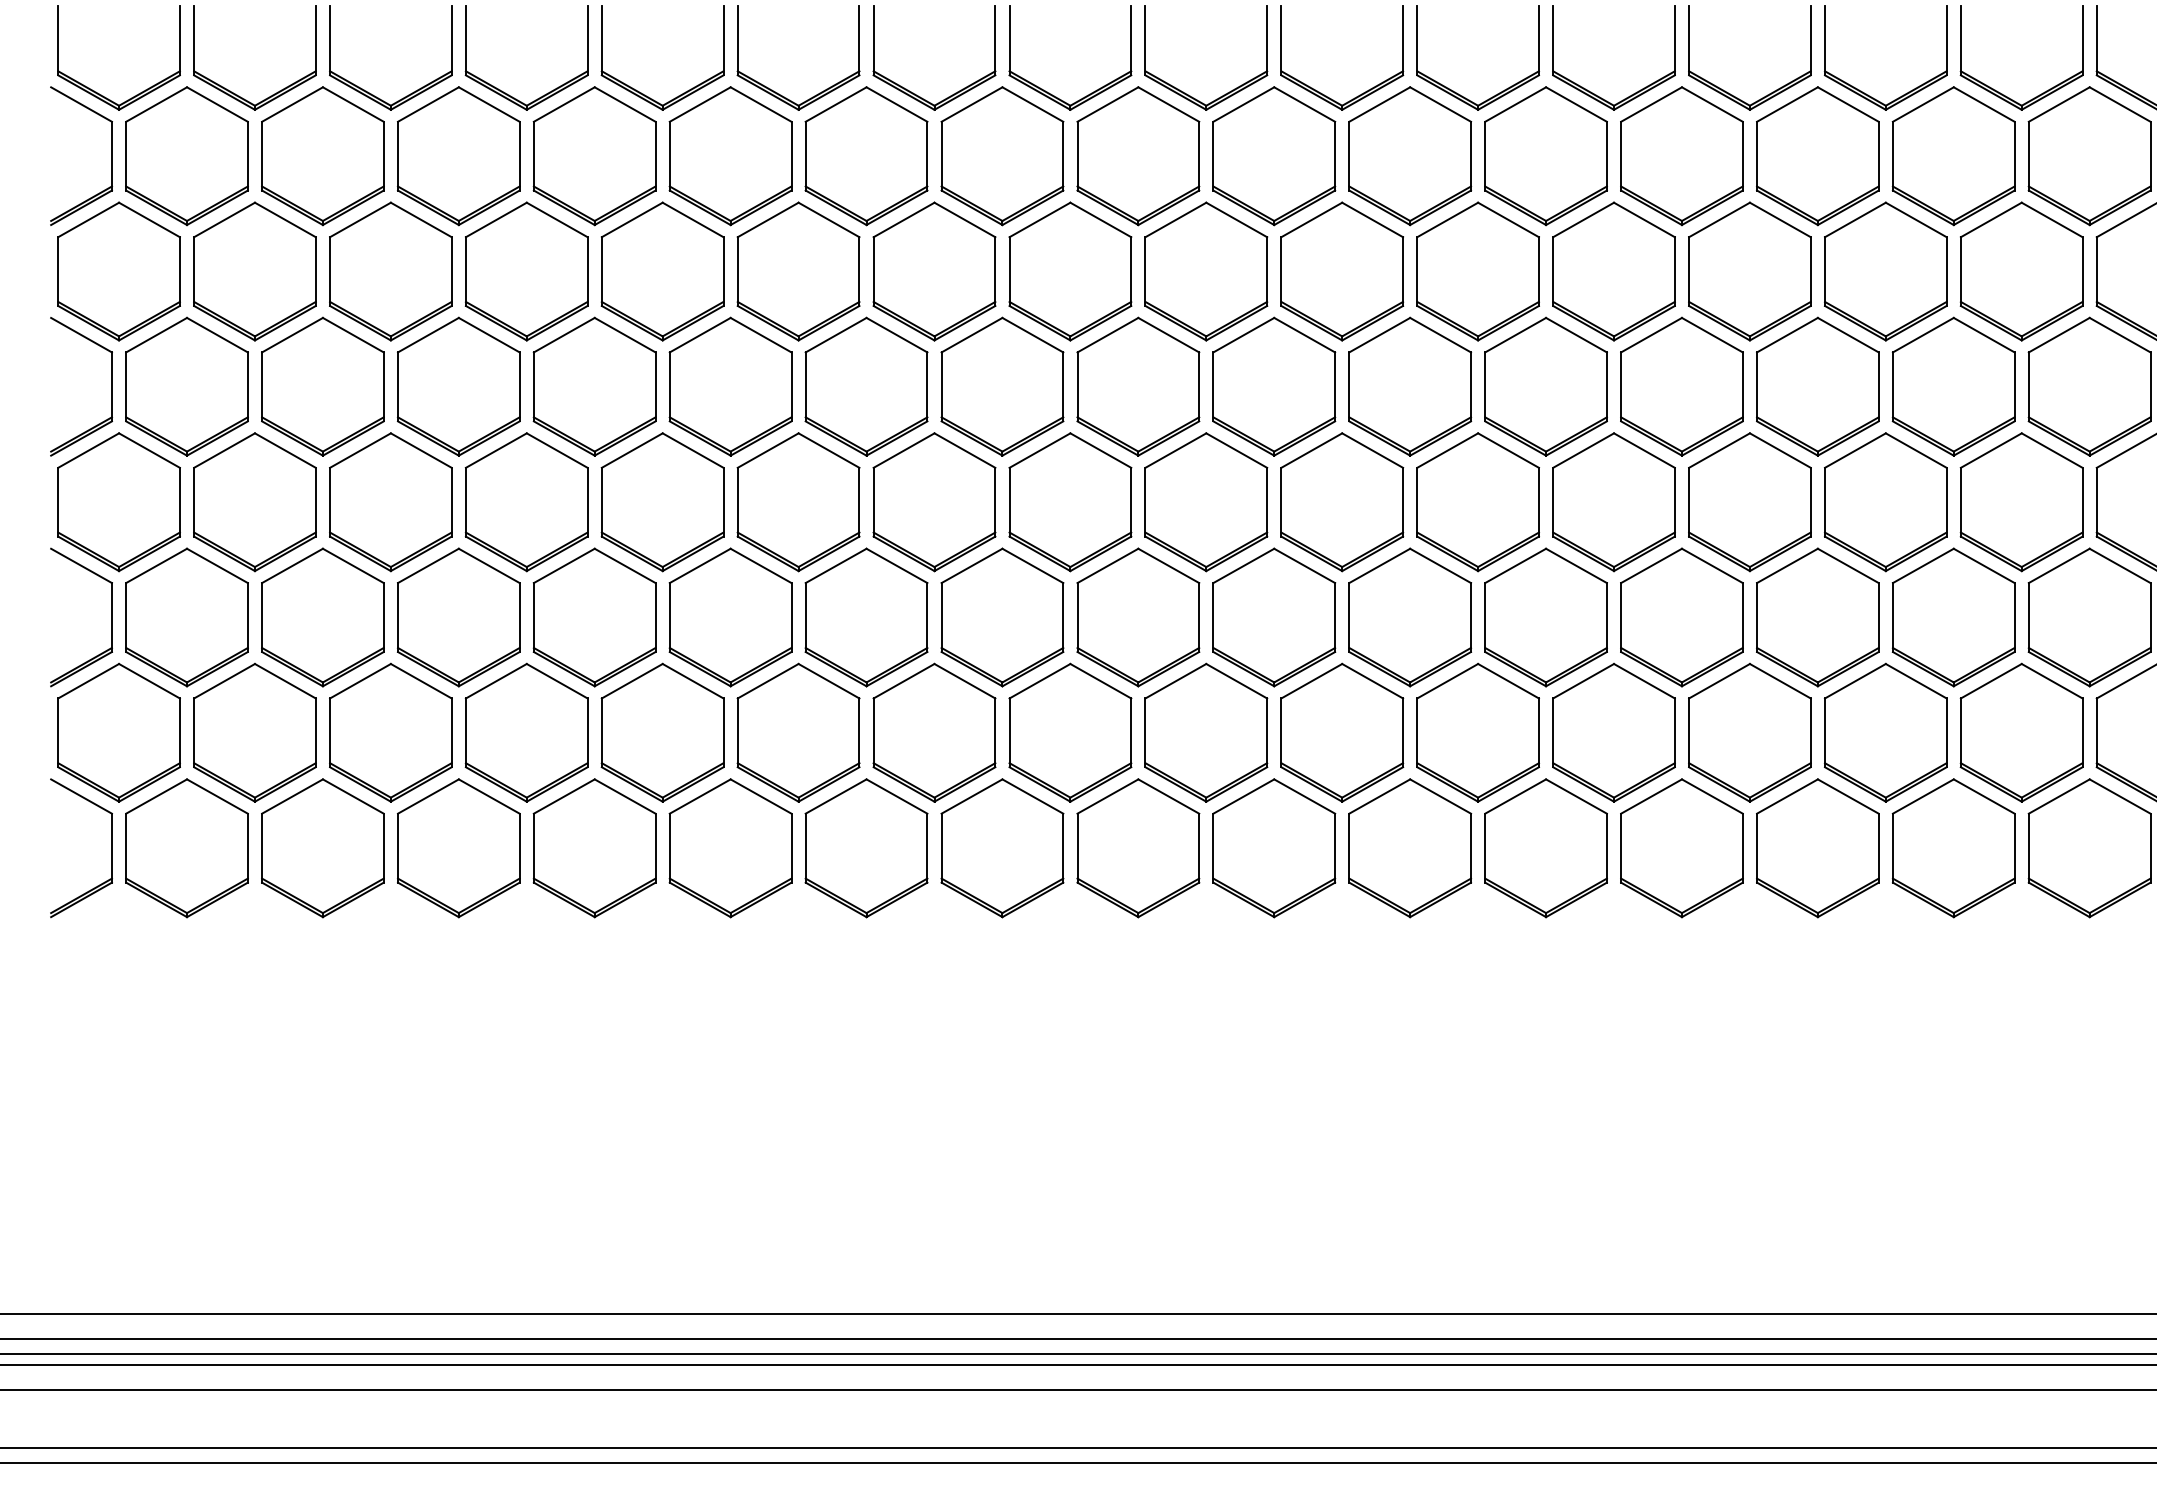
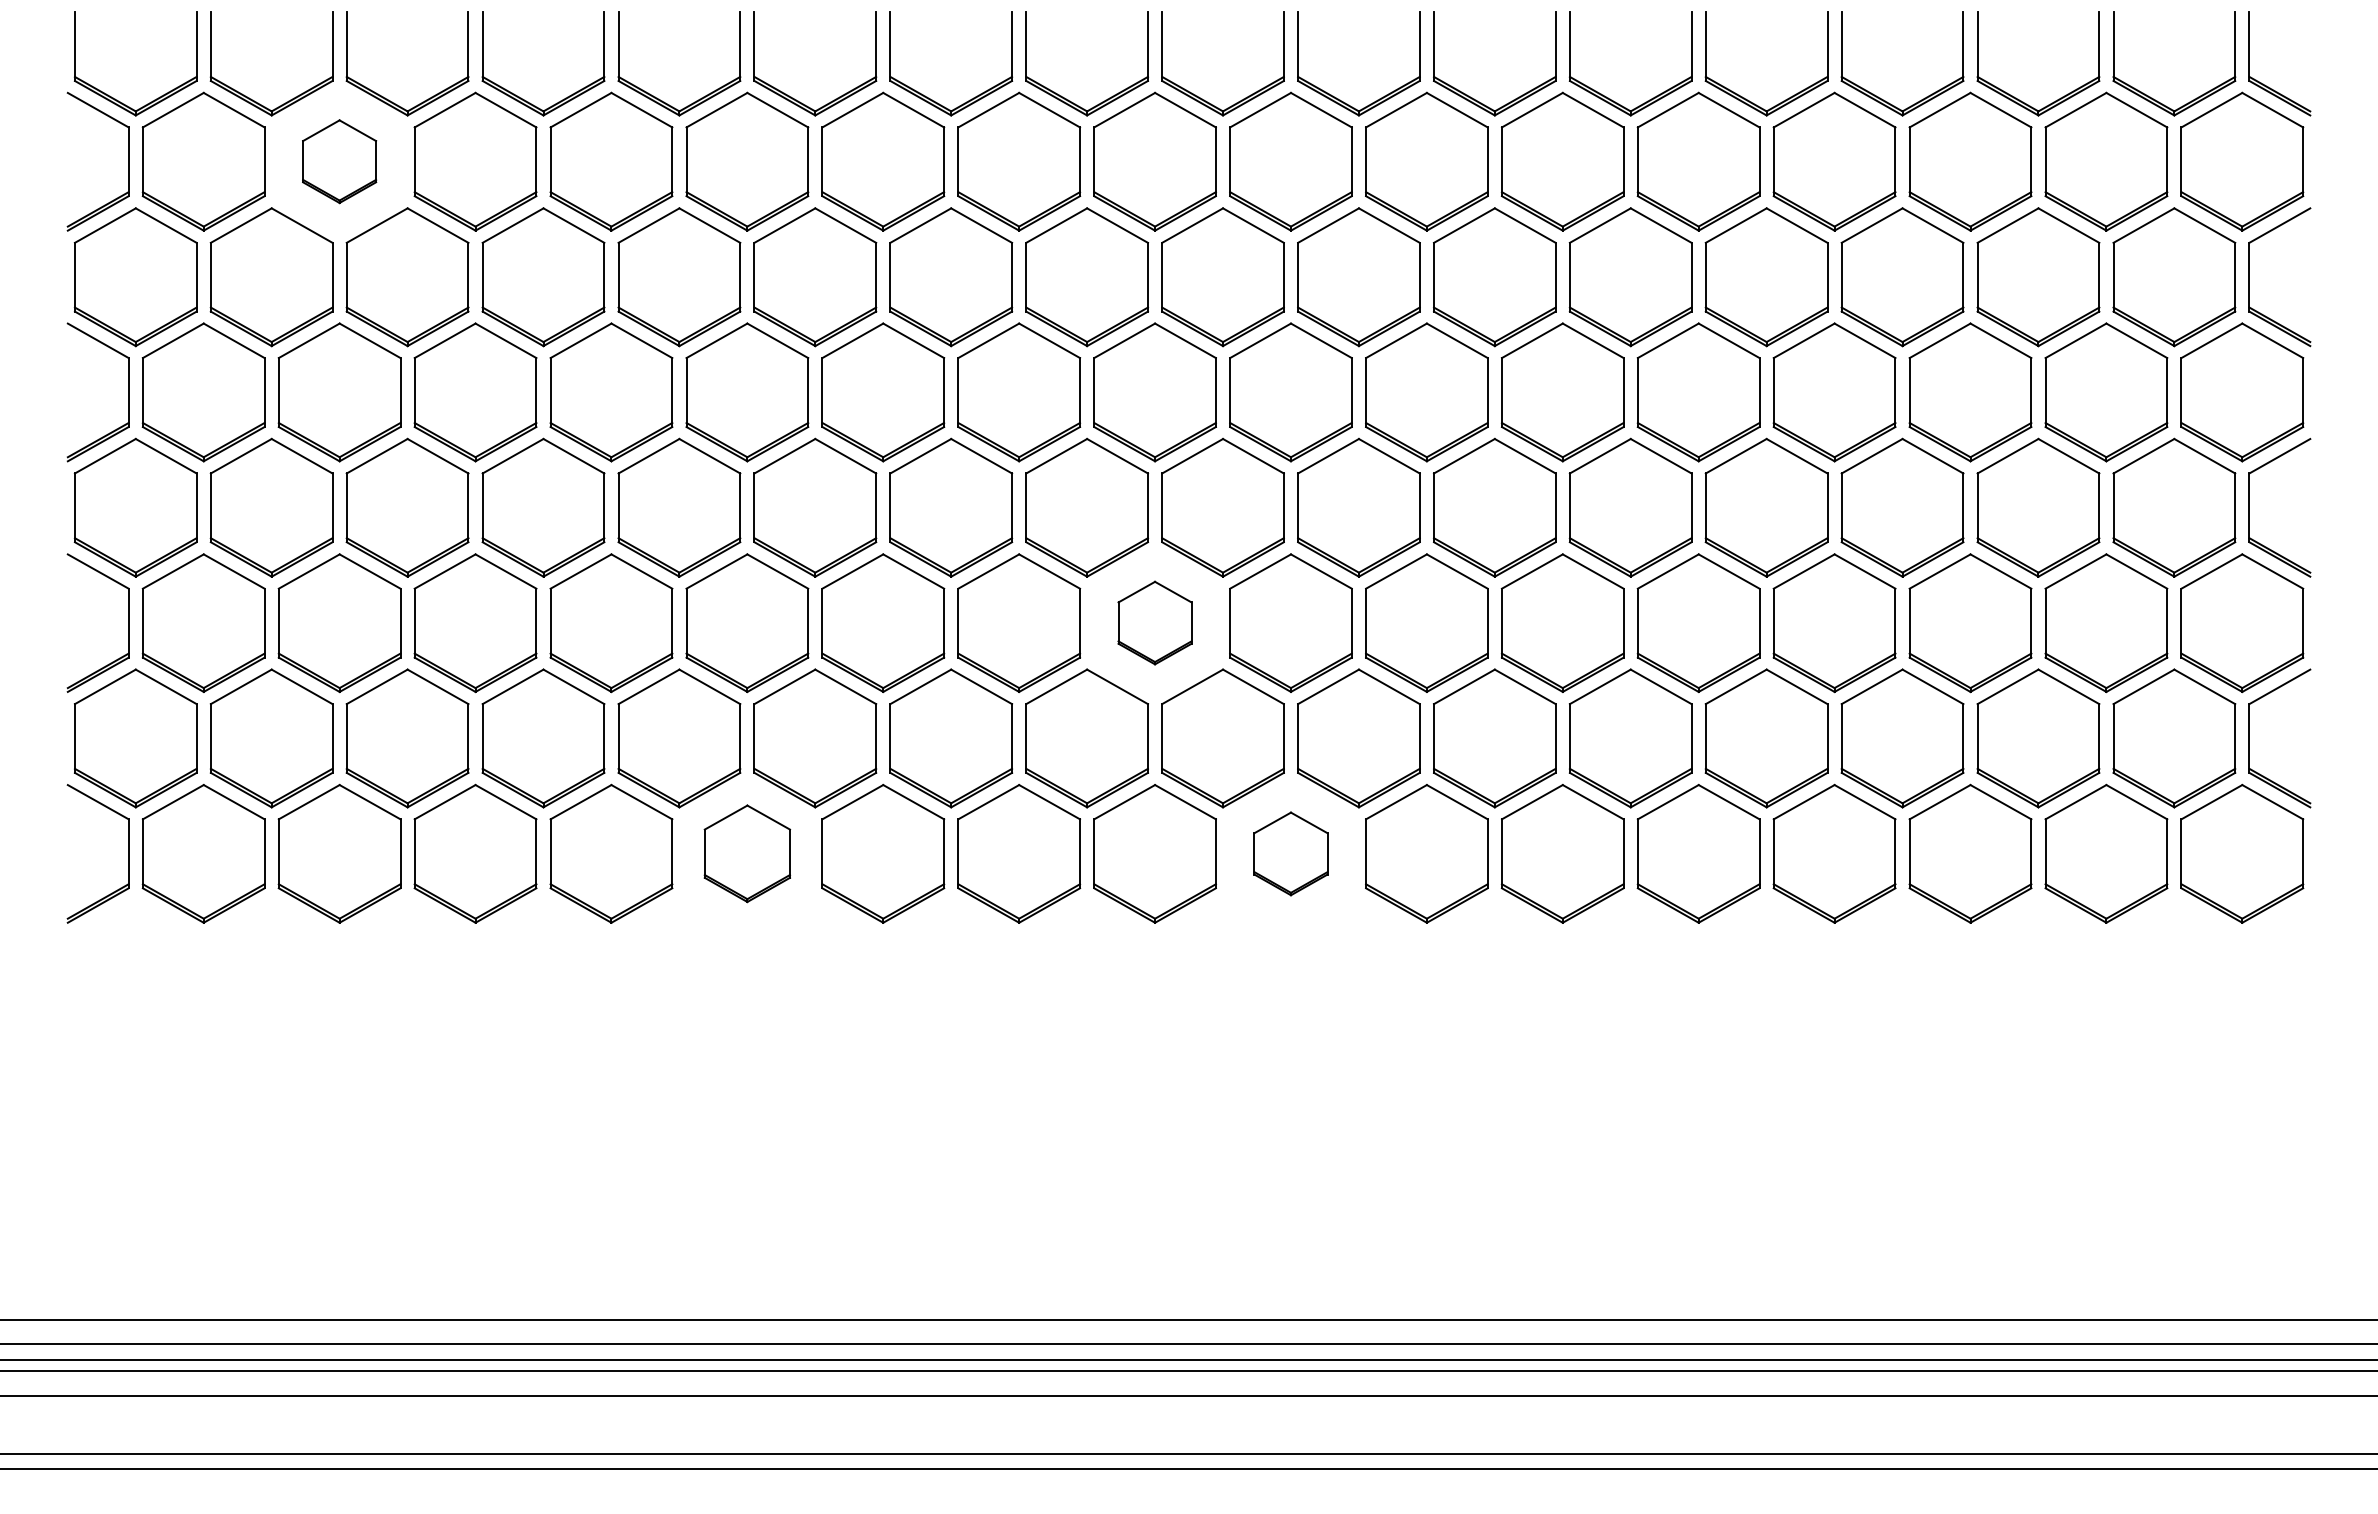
part: (322, 155) -> (339, 161), size x0.6
part: (1137, 616) -> (1154, 622), size x0.6
part: (730, 847) -> (747, 853), size x0.7
part: (1273, 847) -> (1290, 853), size x0.6

